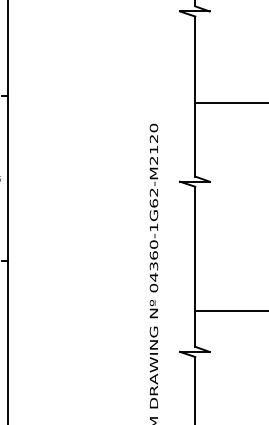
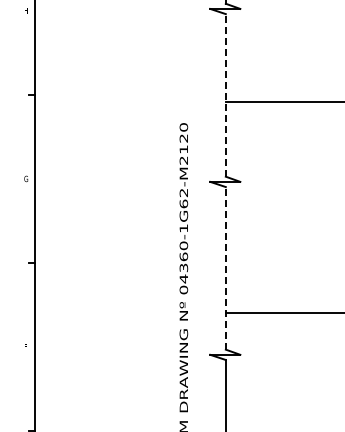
line: (194, 95) -> (225, 94), solid -> dashed
line: (194, 265) -> (225, 267), solid -> dashed

